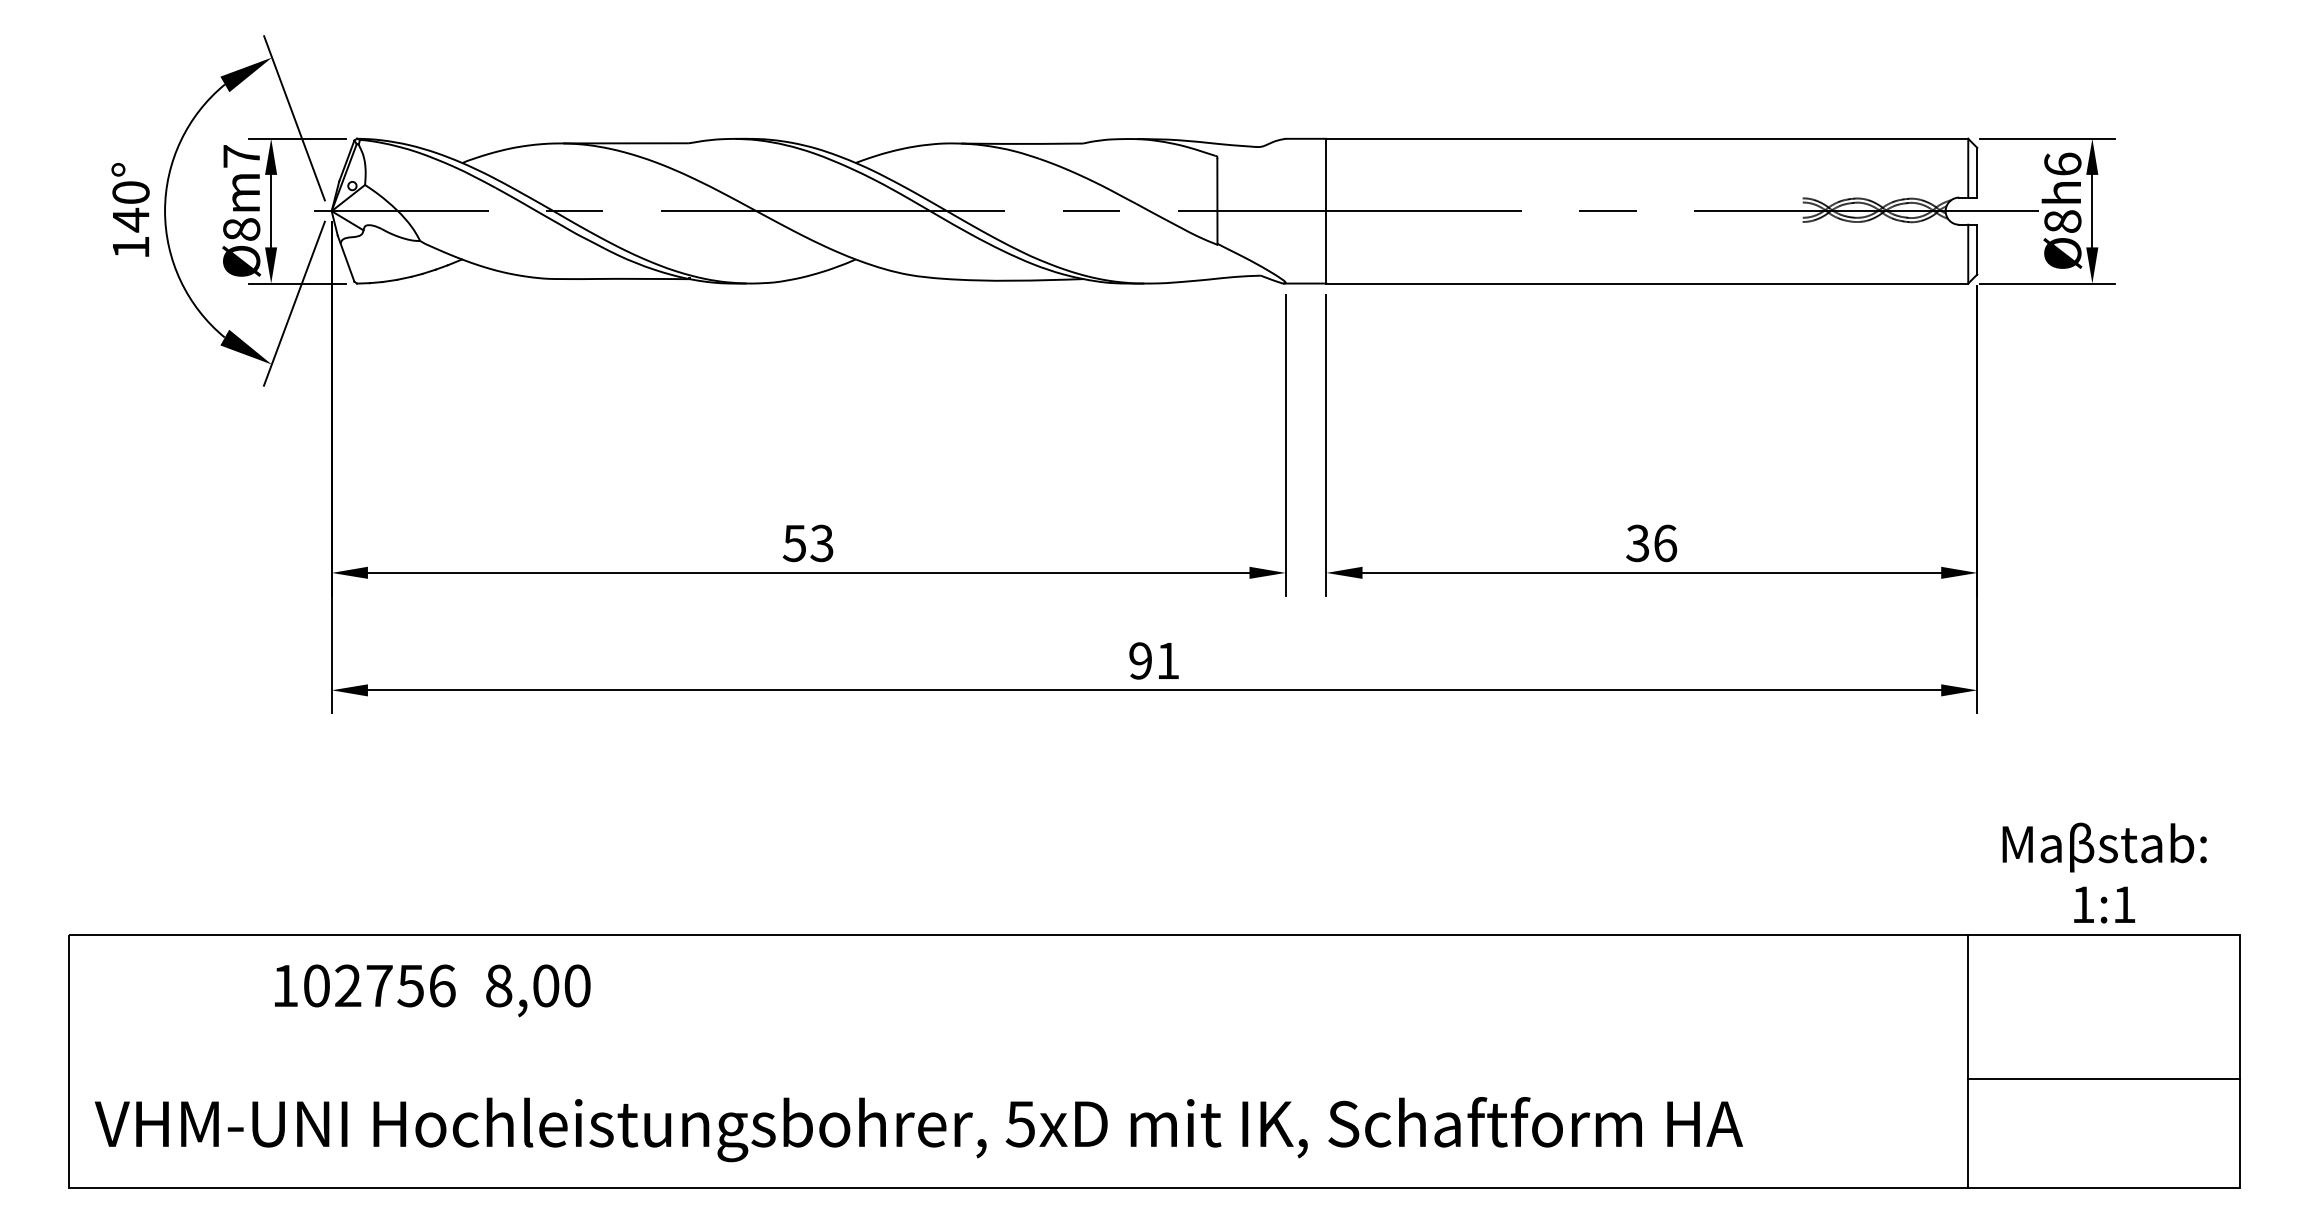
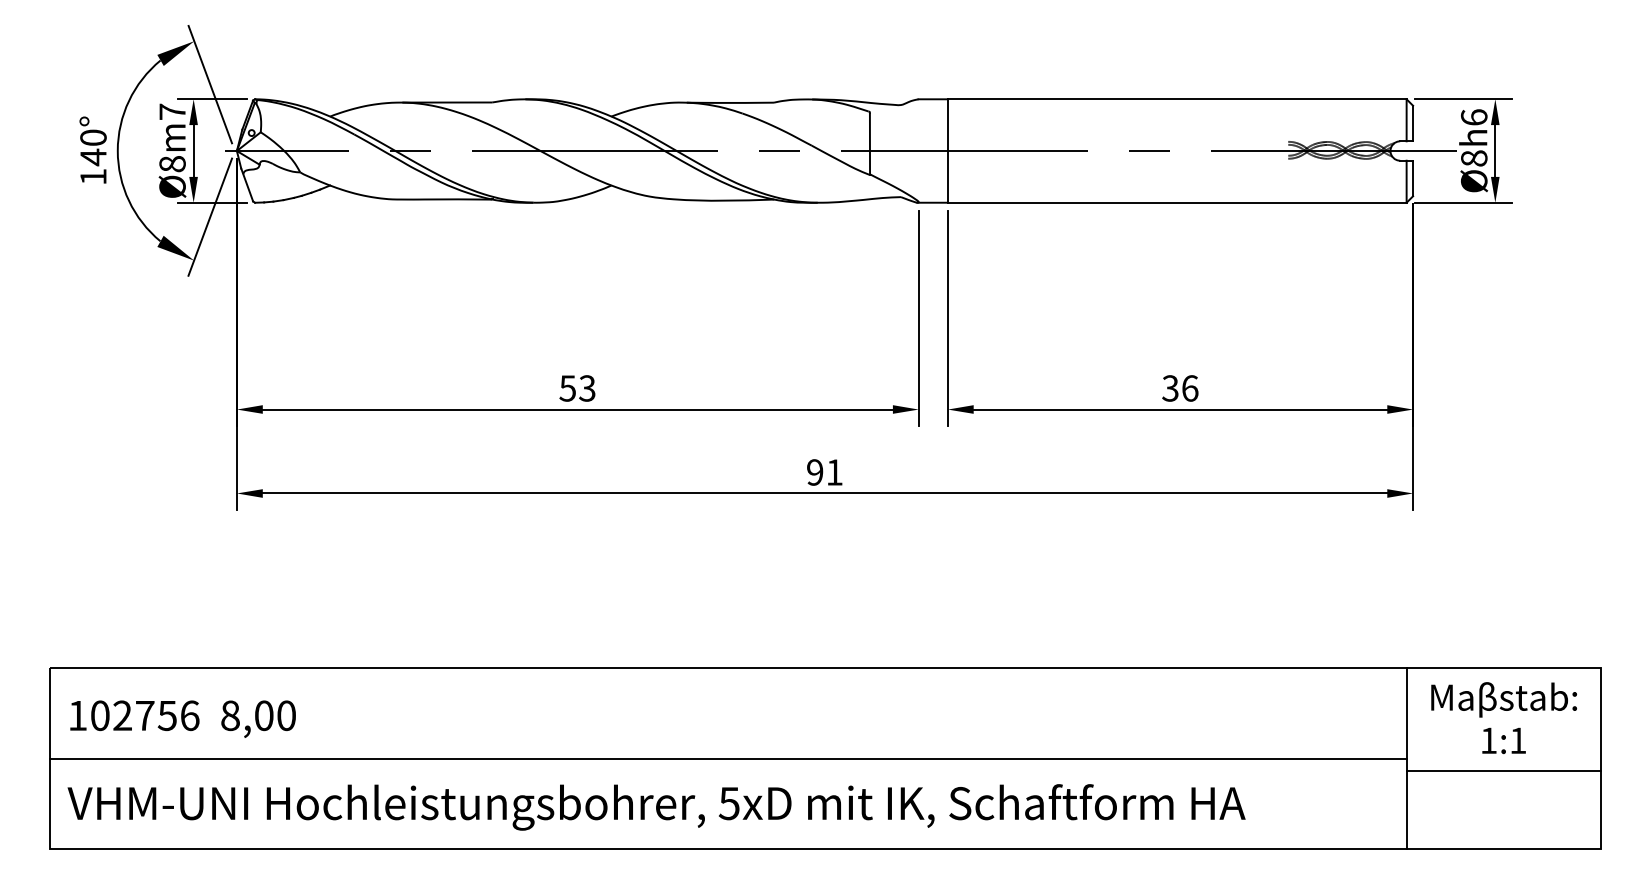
text: (2103, 873) -> (1503, 718), moved
text: (431, 989) -> (182, 718), moved
line: (1018, 1061) -> (727, 758), added

